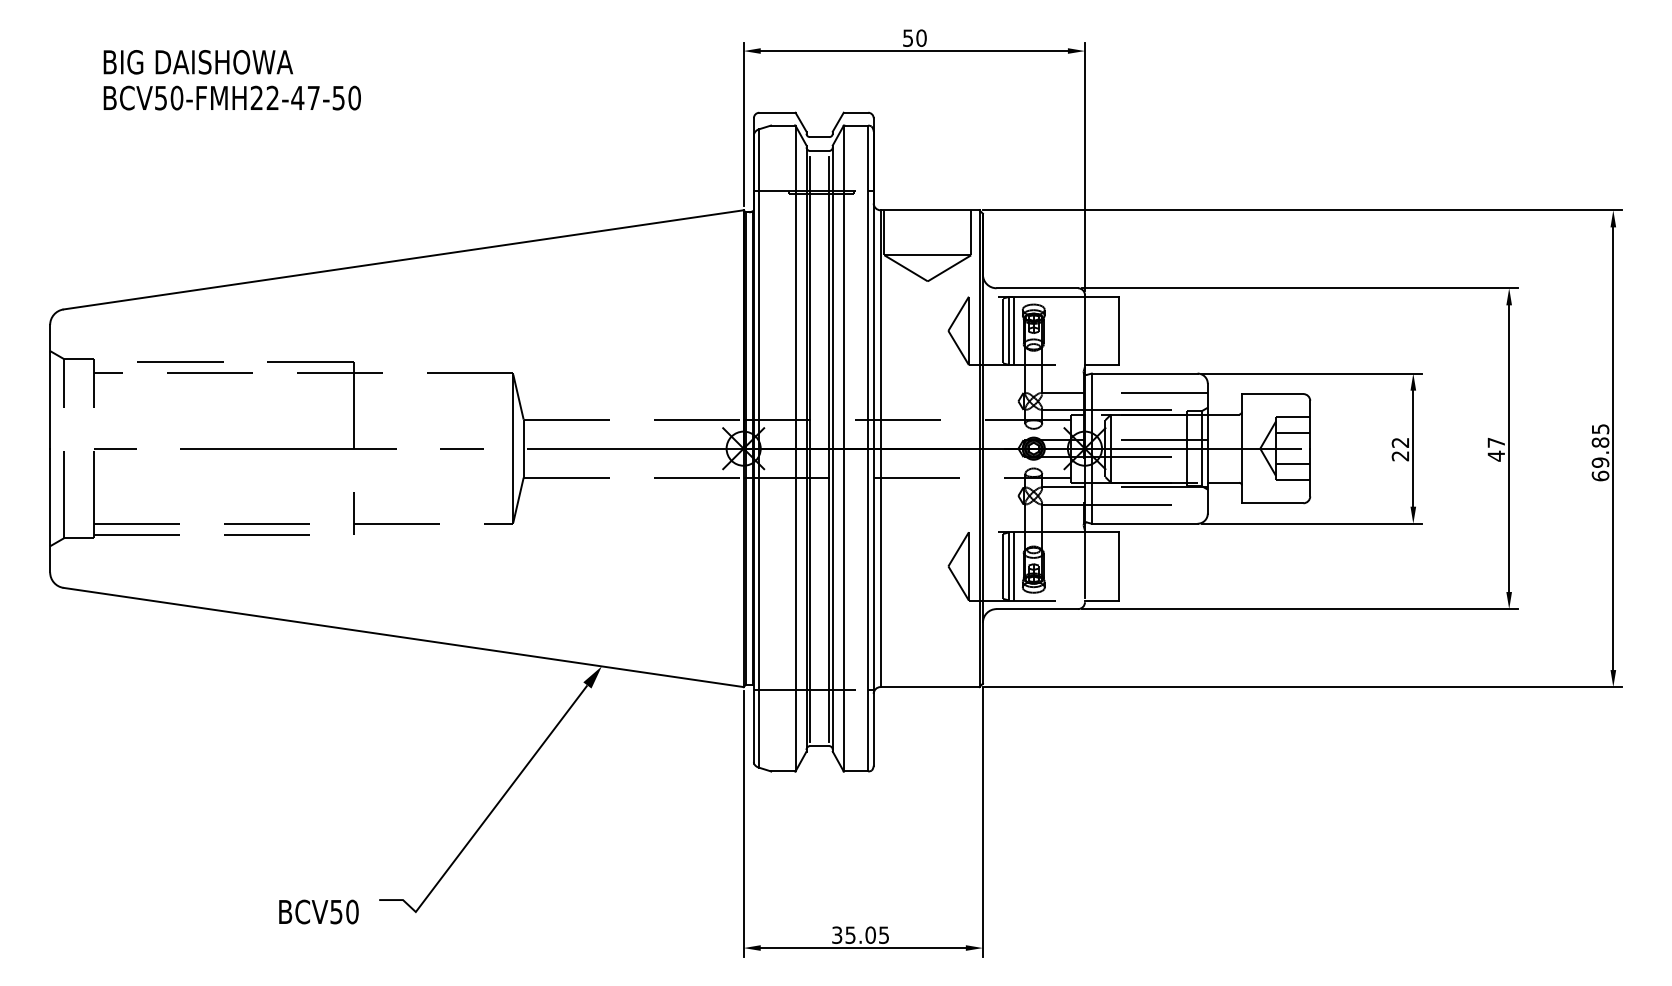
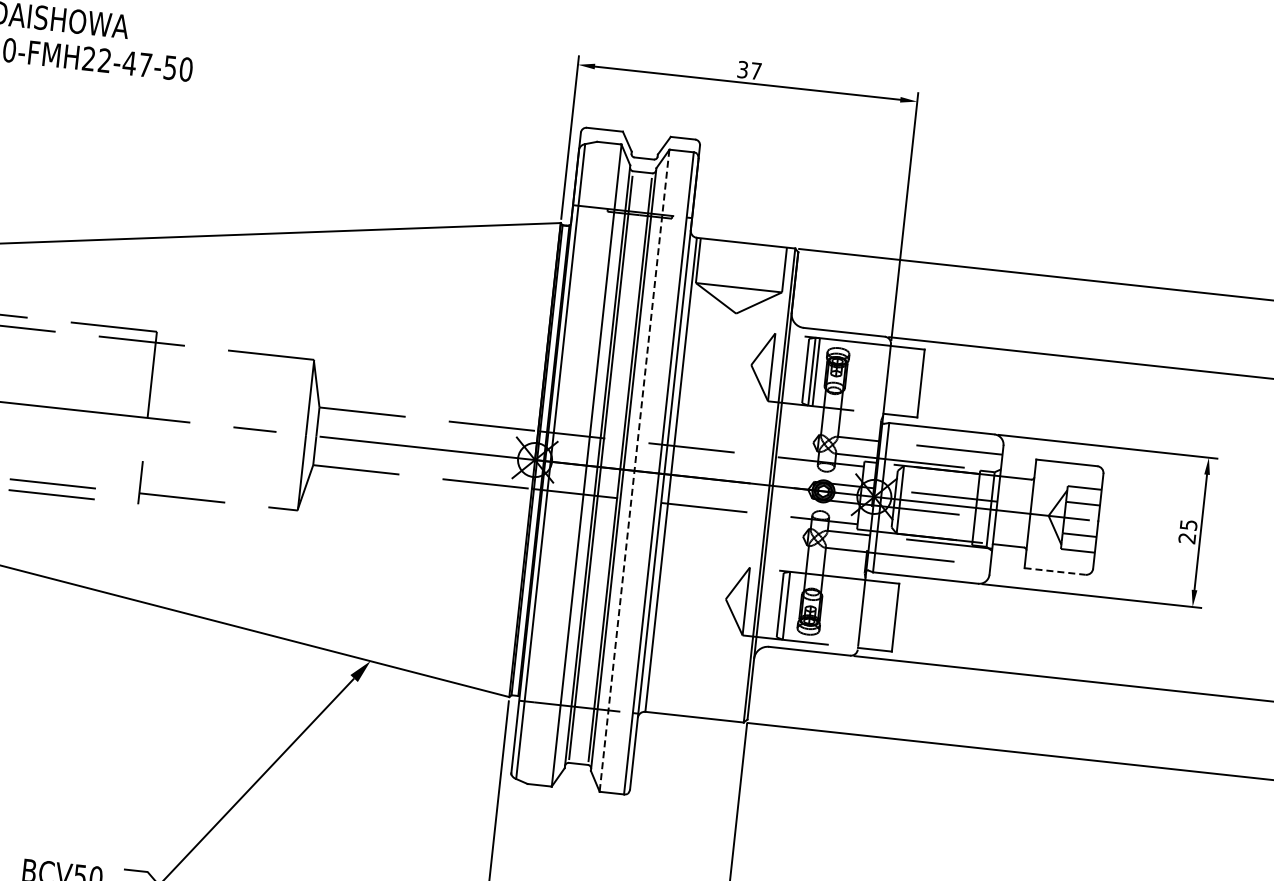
text: (914, 37) -> (749, 69), 50 -> 37
text: (1400, 442) -> (1188, 524), 22 -> 25
line: (843, 448) -> (634, 470), solid -> dashed
line: (1272, 503) -> (1054, 571), solid -> dashed
line: (1013, 566) -> (790, 606), removed

